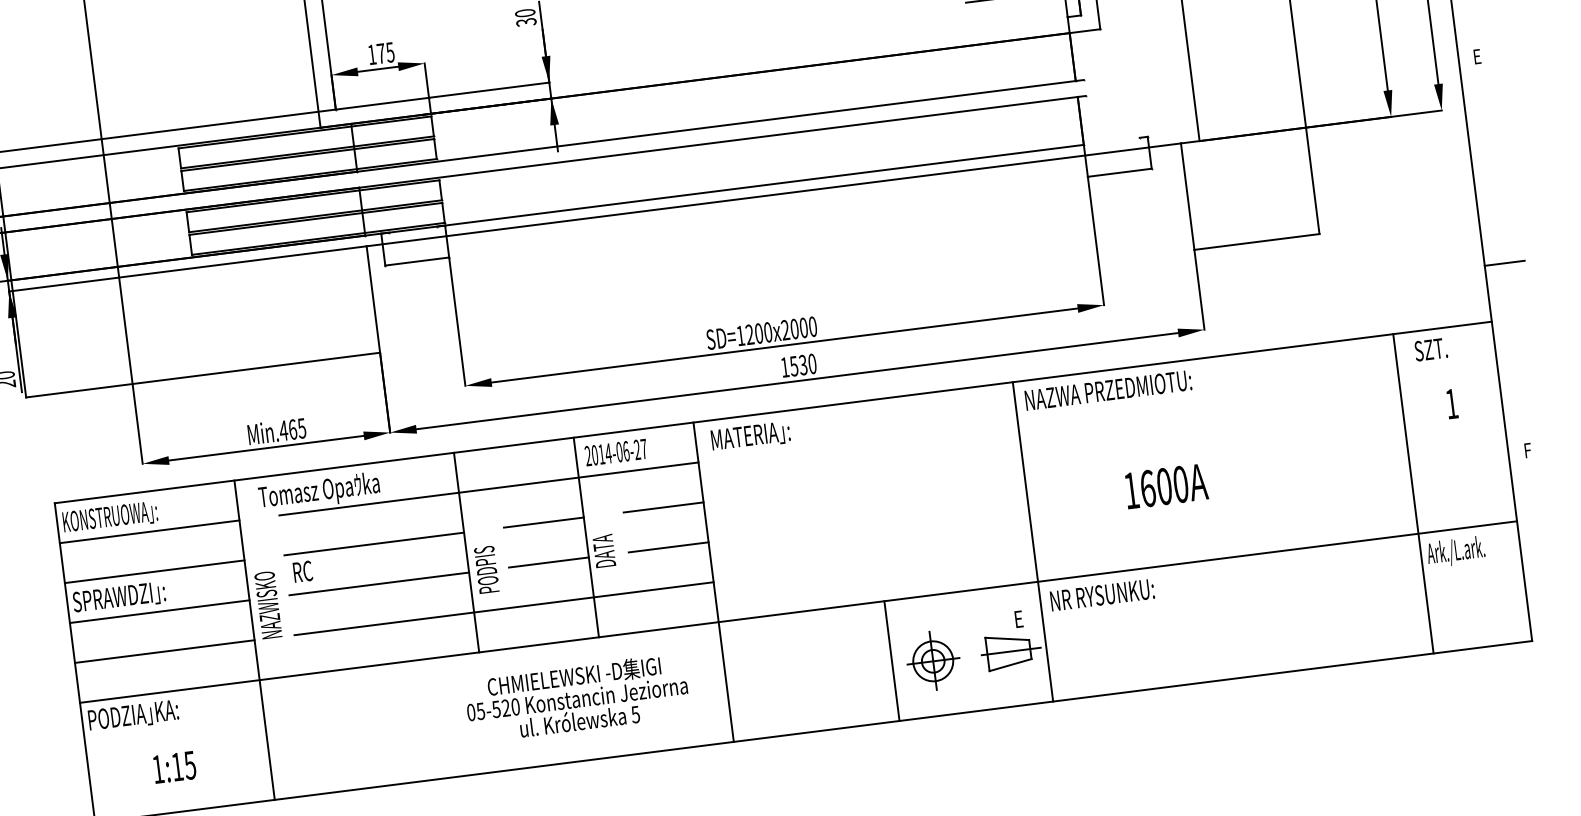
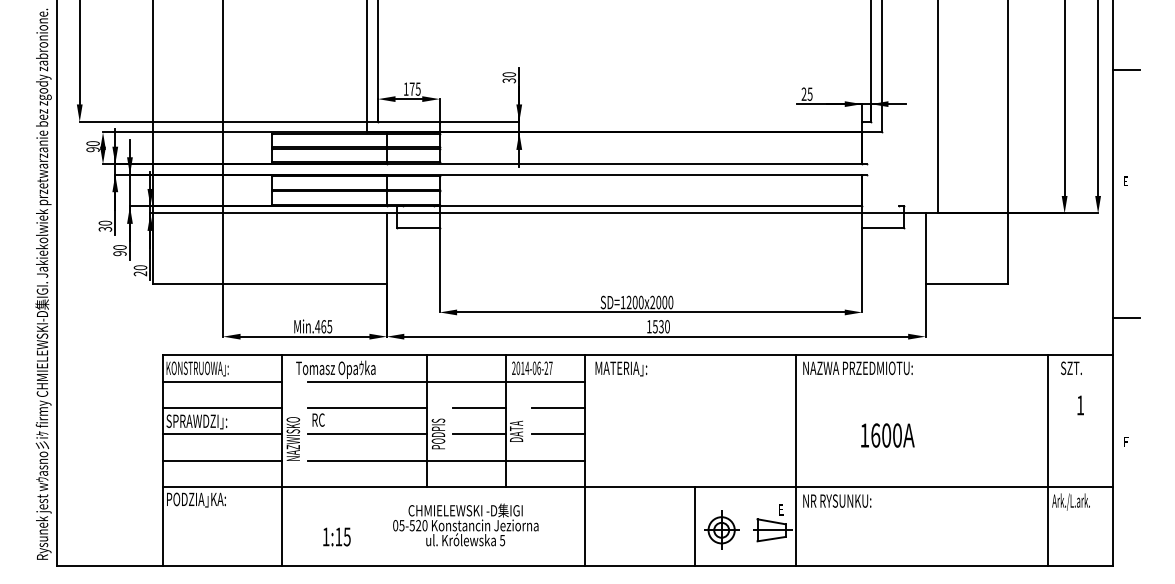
text: (576, 697) -> (465, 524), moved
text: (173, 766) -> (336, 536), moved

